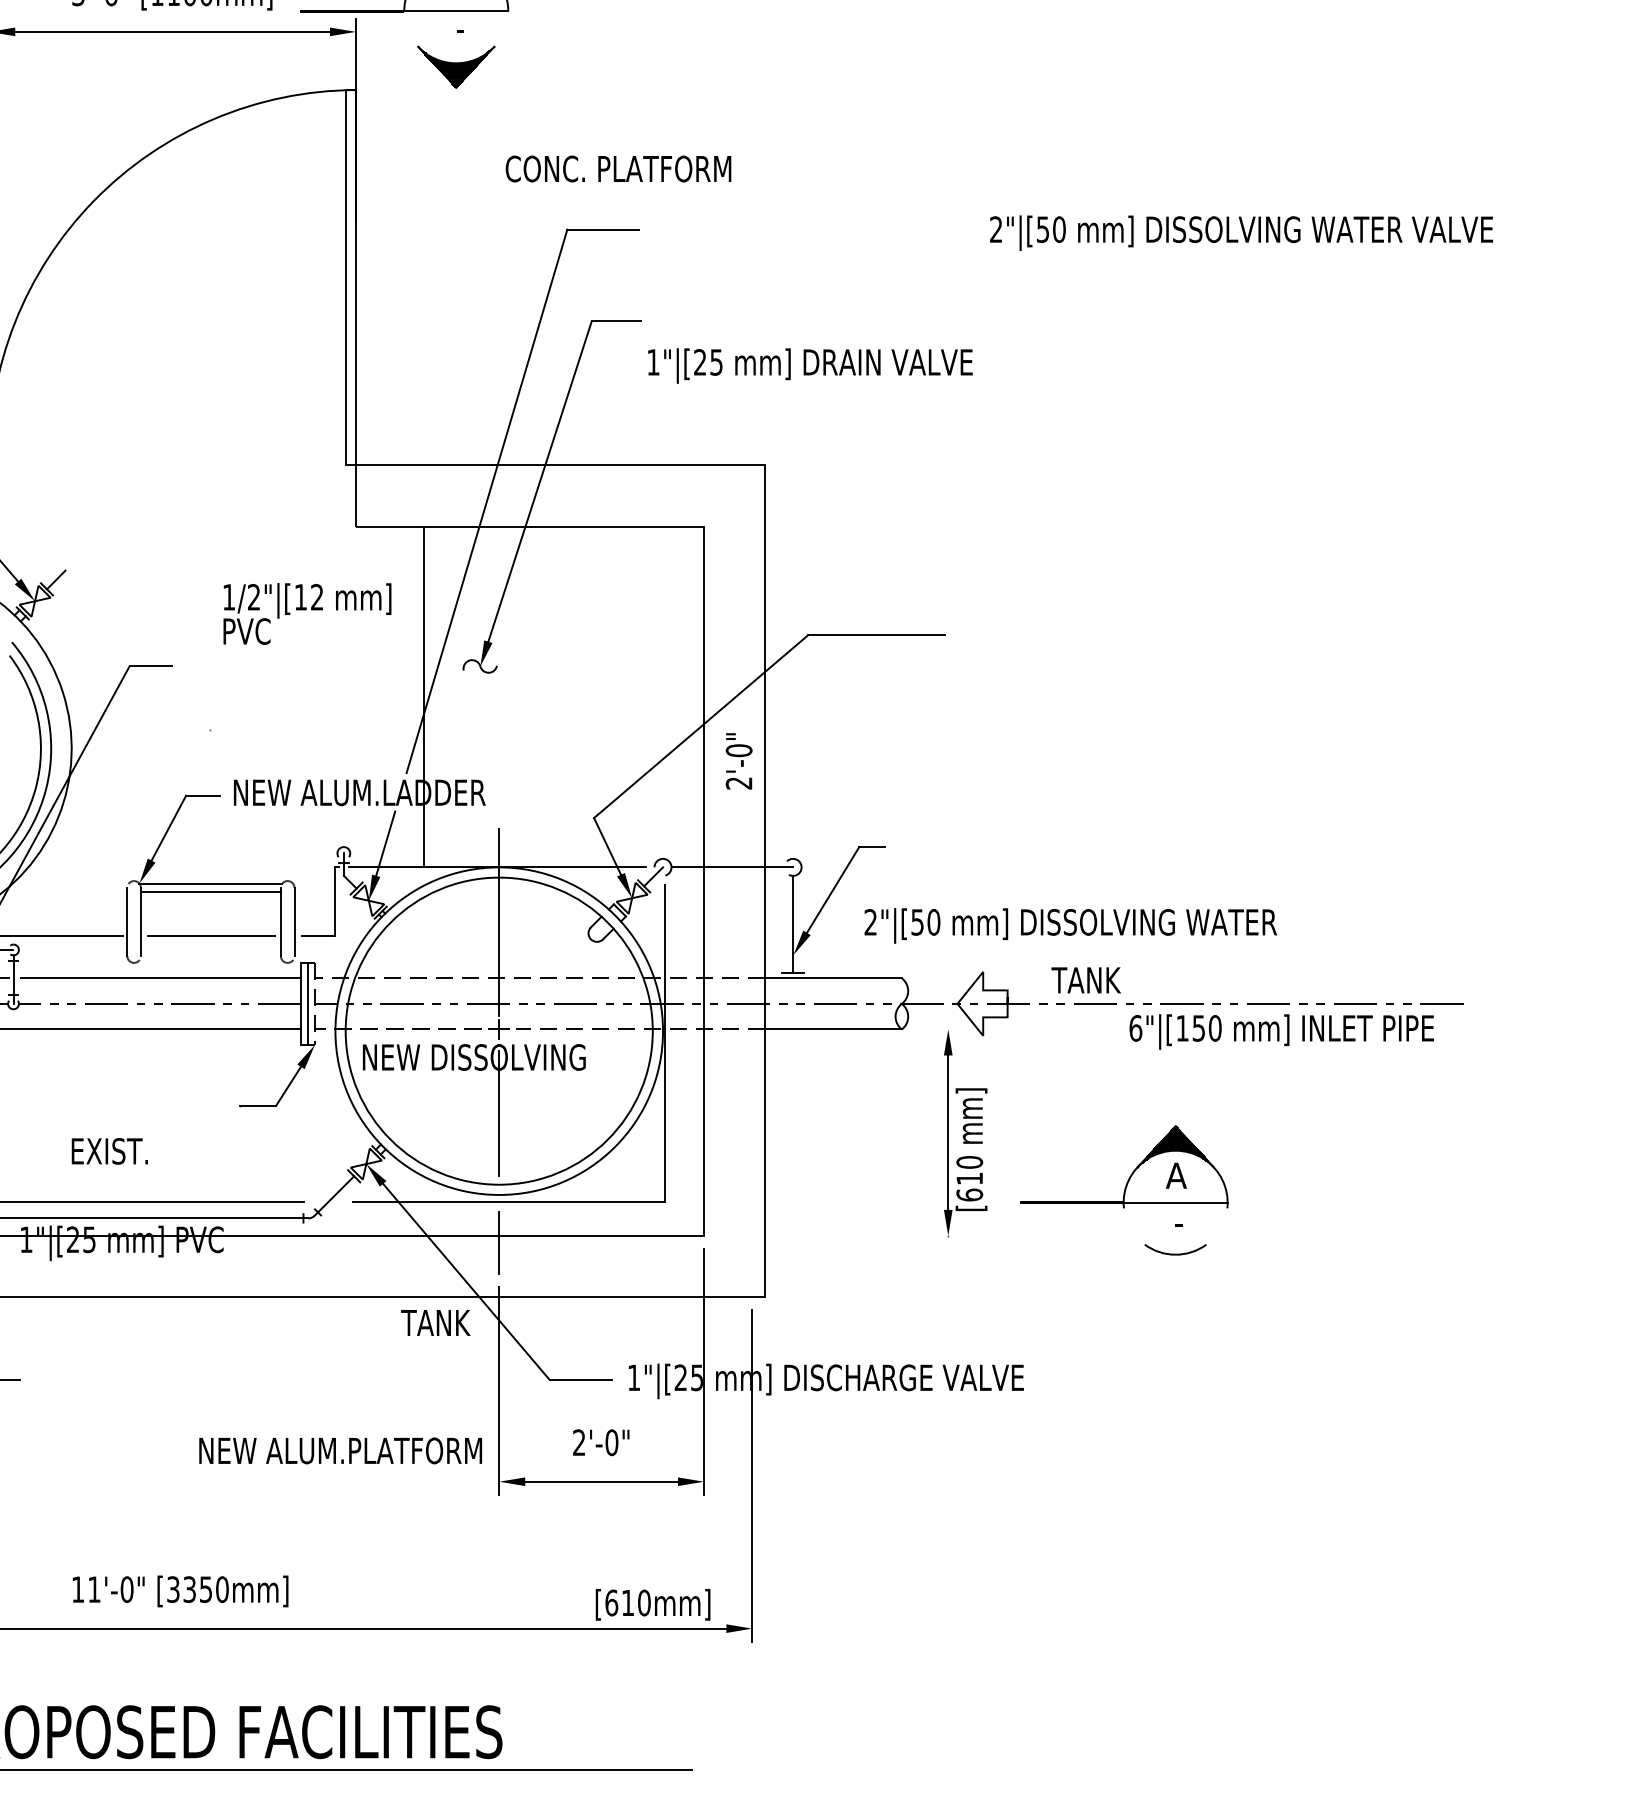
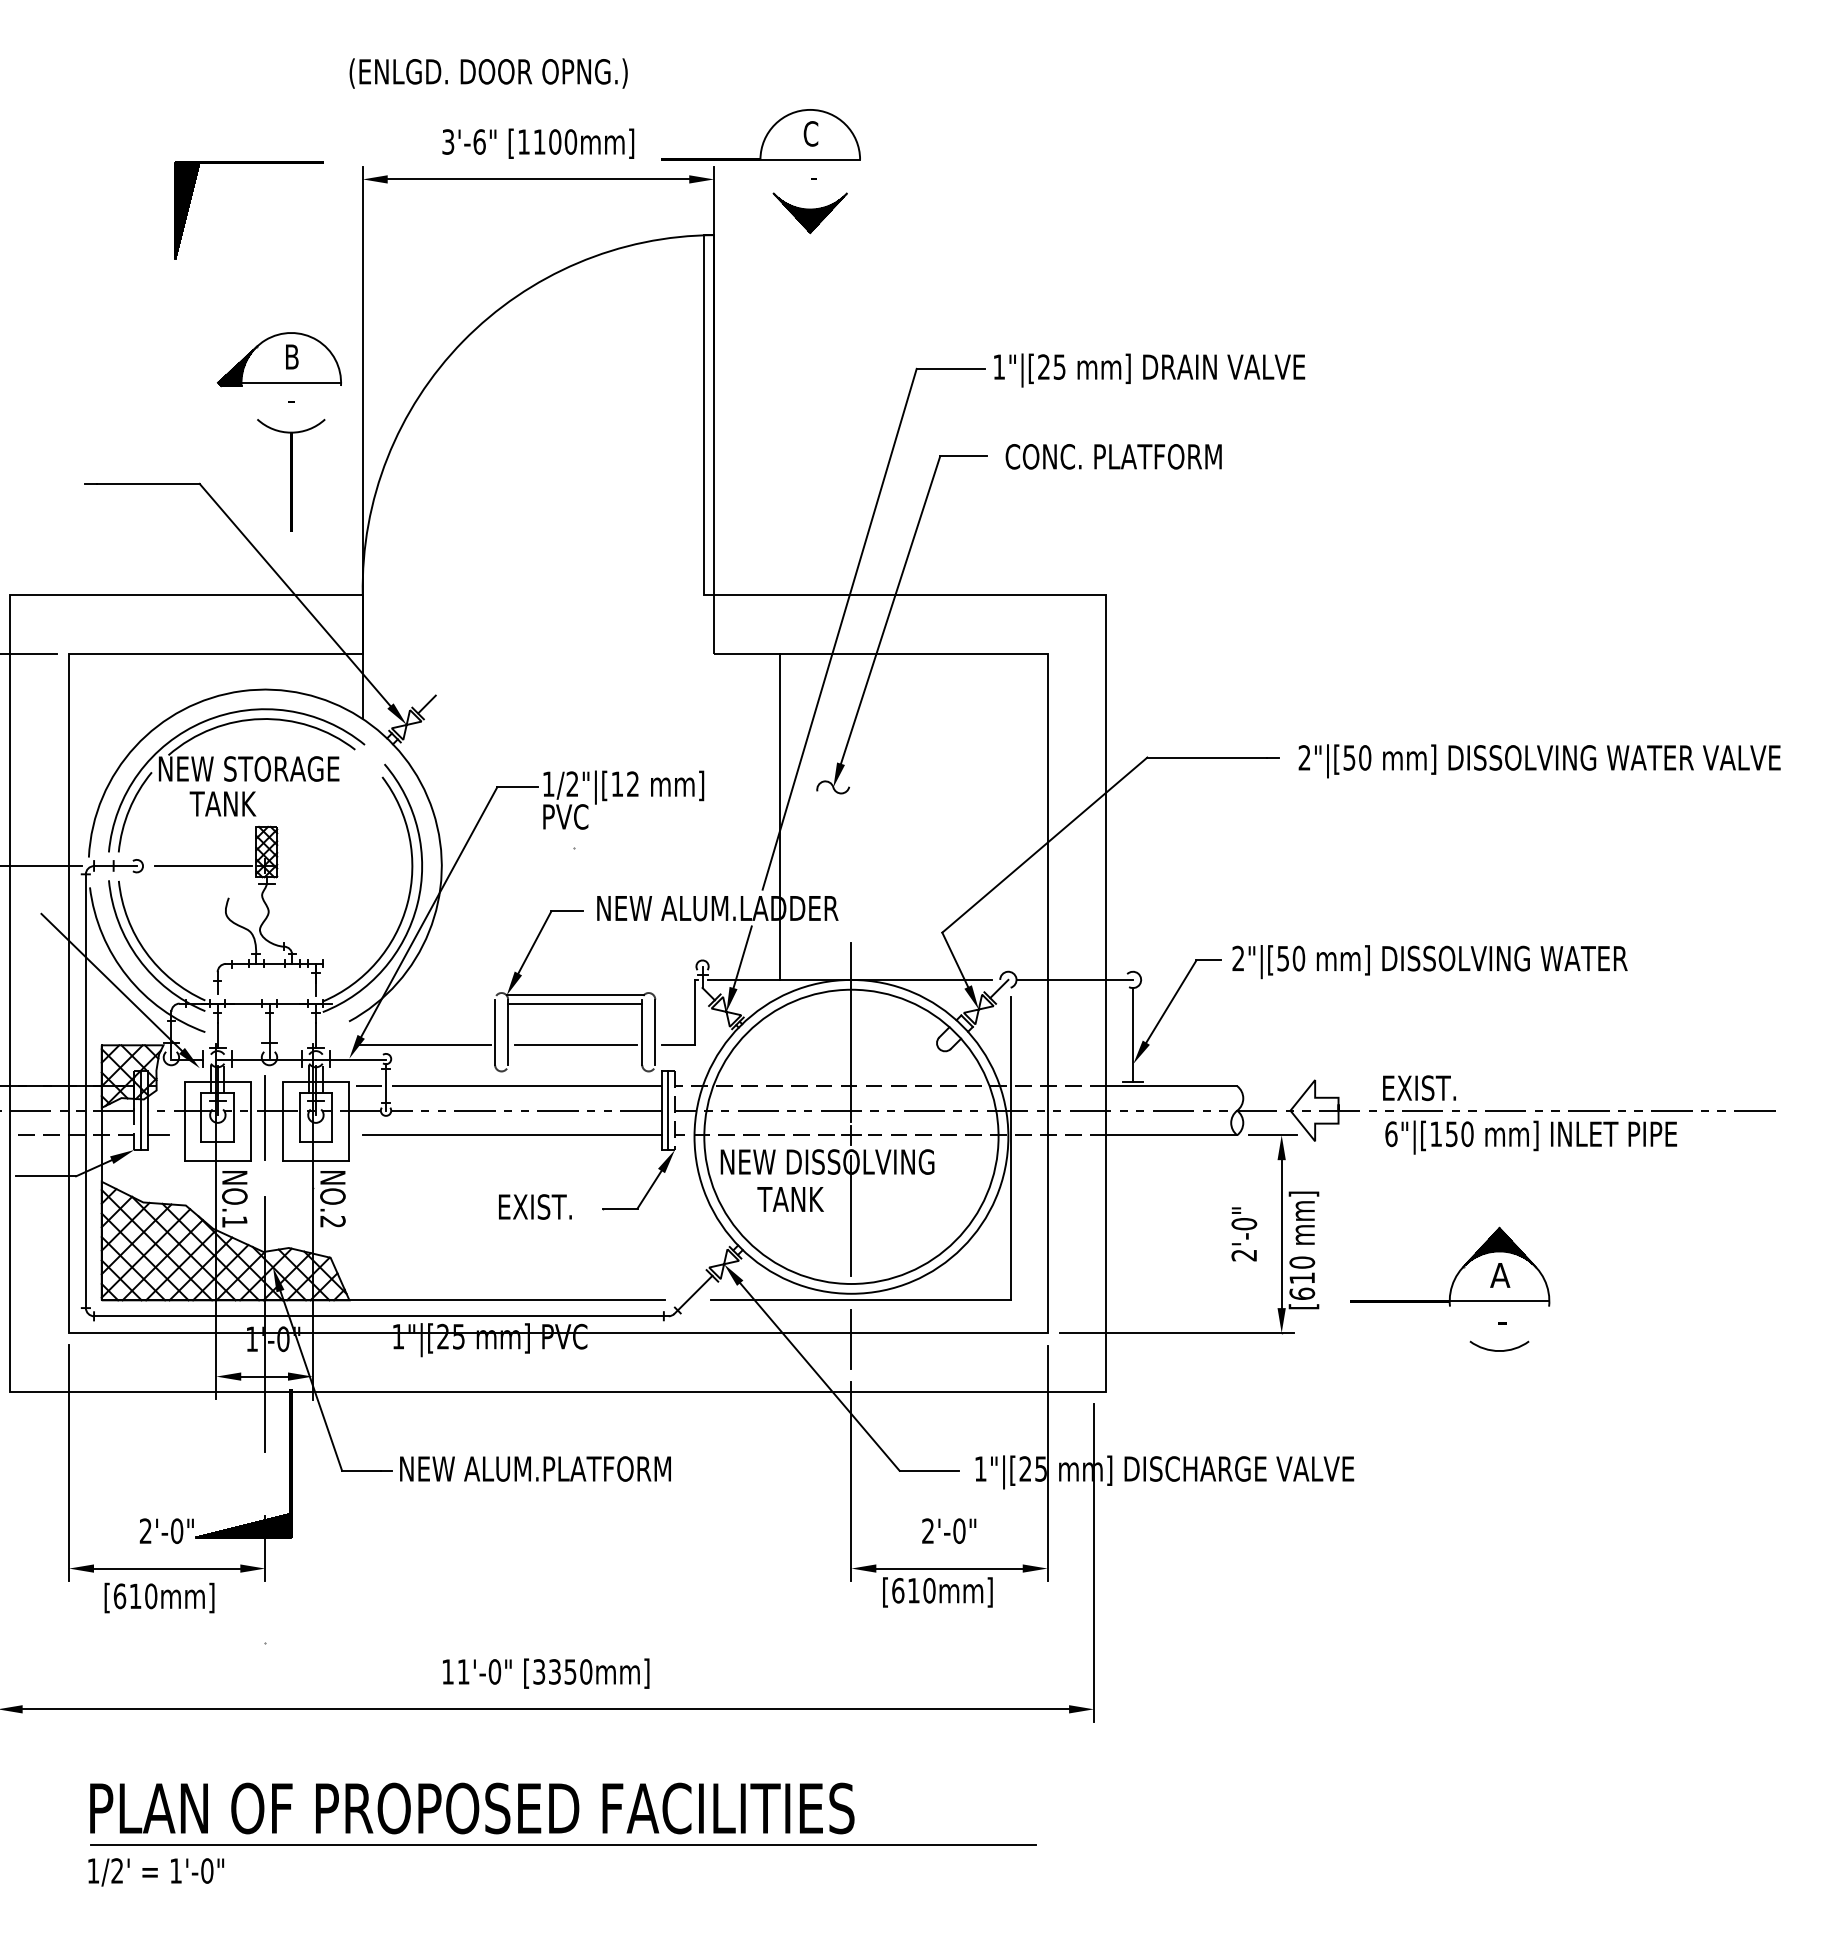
text: (618, 168) -> (1113, 456), moved
text: (1241, 233) -> (1539, 761), moved
text: (810, 365) -> (1149, 370), moved
text: (307, 613) -> (623, 799), moved
text: (739, 761) -> (1244, 1234), moved
text: (1070, 926) -> (1429, 962), moved
text: (1090, 980) -> (1417, 1088), TANK -> EXIST.
line: (939, 1029) -> (1273, 1135), added
text: (1282, 1031) -> (1531, 1137), moved
text: (109, 1150) -> (535, 1206), moved
line: (839, 1236) -> (1177, 1333), added
text: (435, 1323) -> (790, 1199), moved
text: (340, 1450) -> (535, 1468), moved
text: (652, 1604) -> (937, 1592), moved

